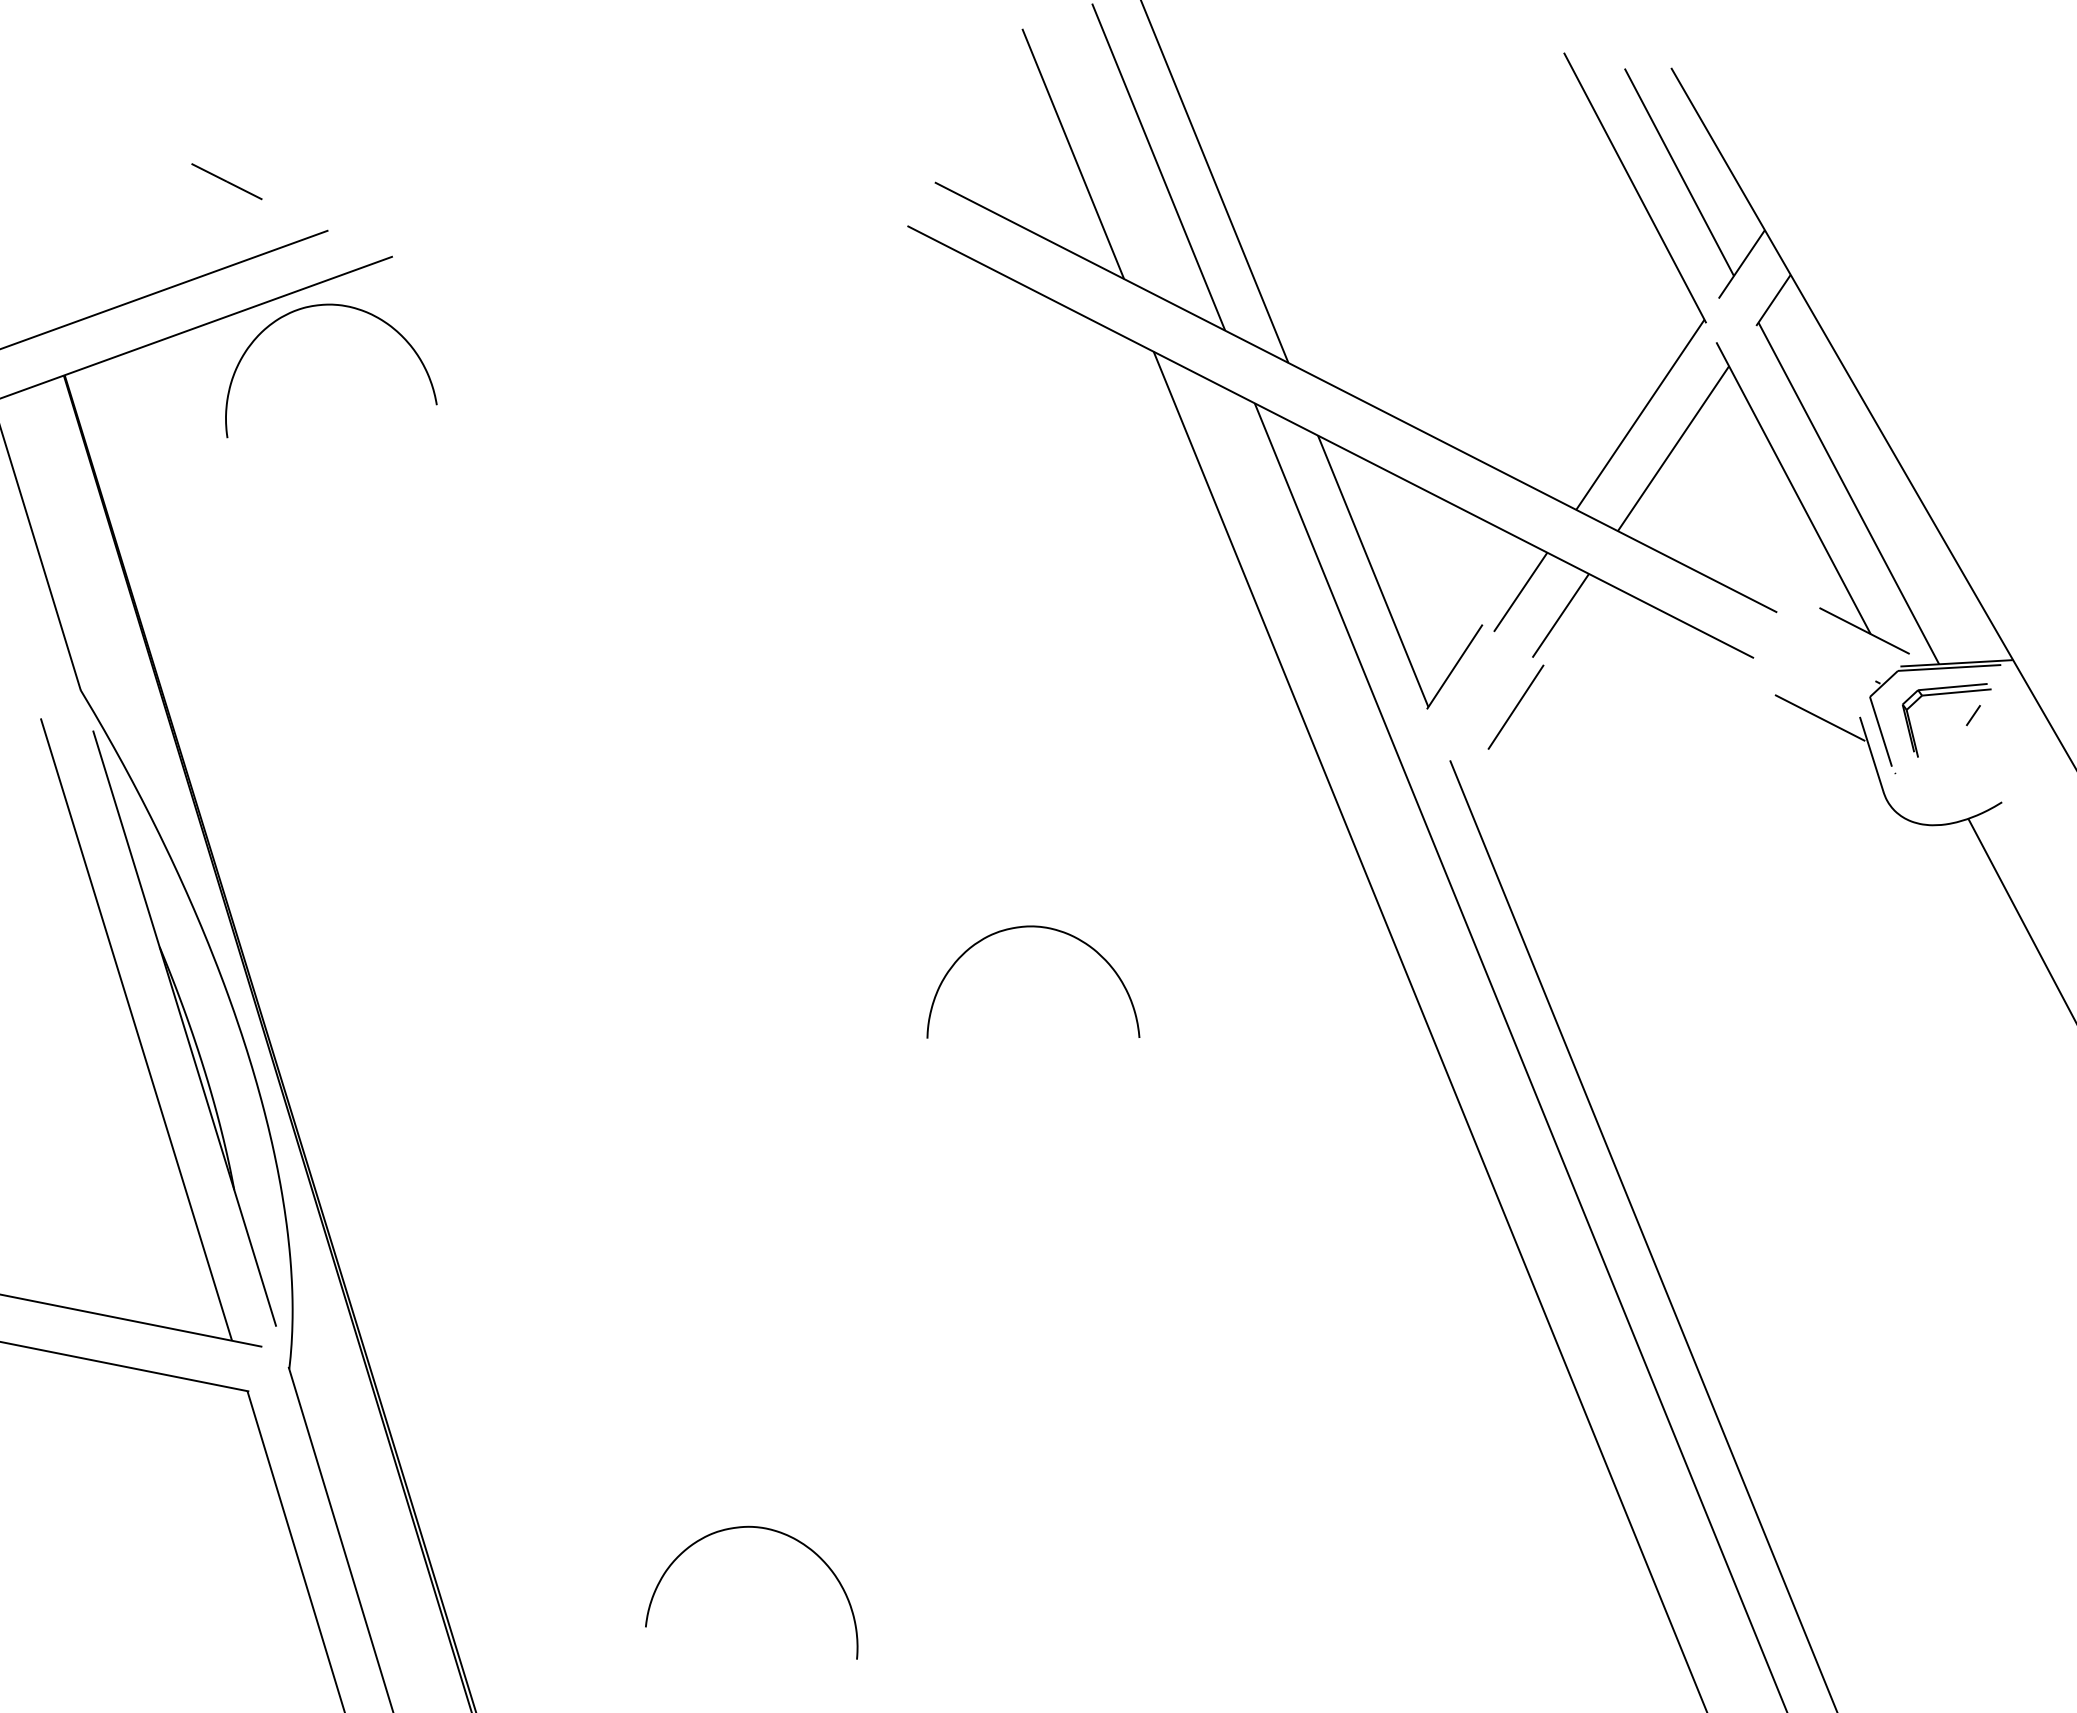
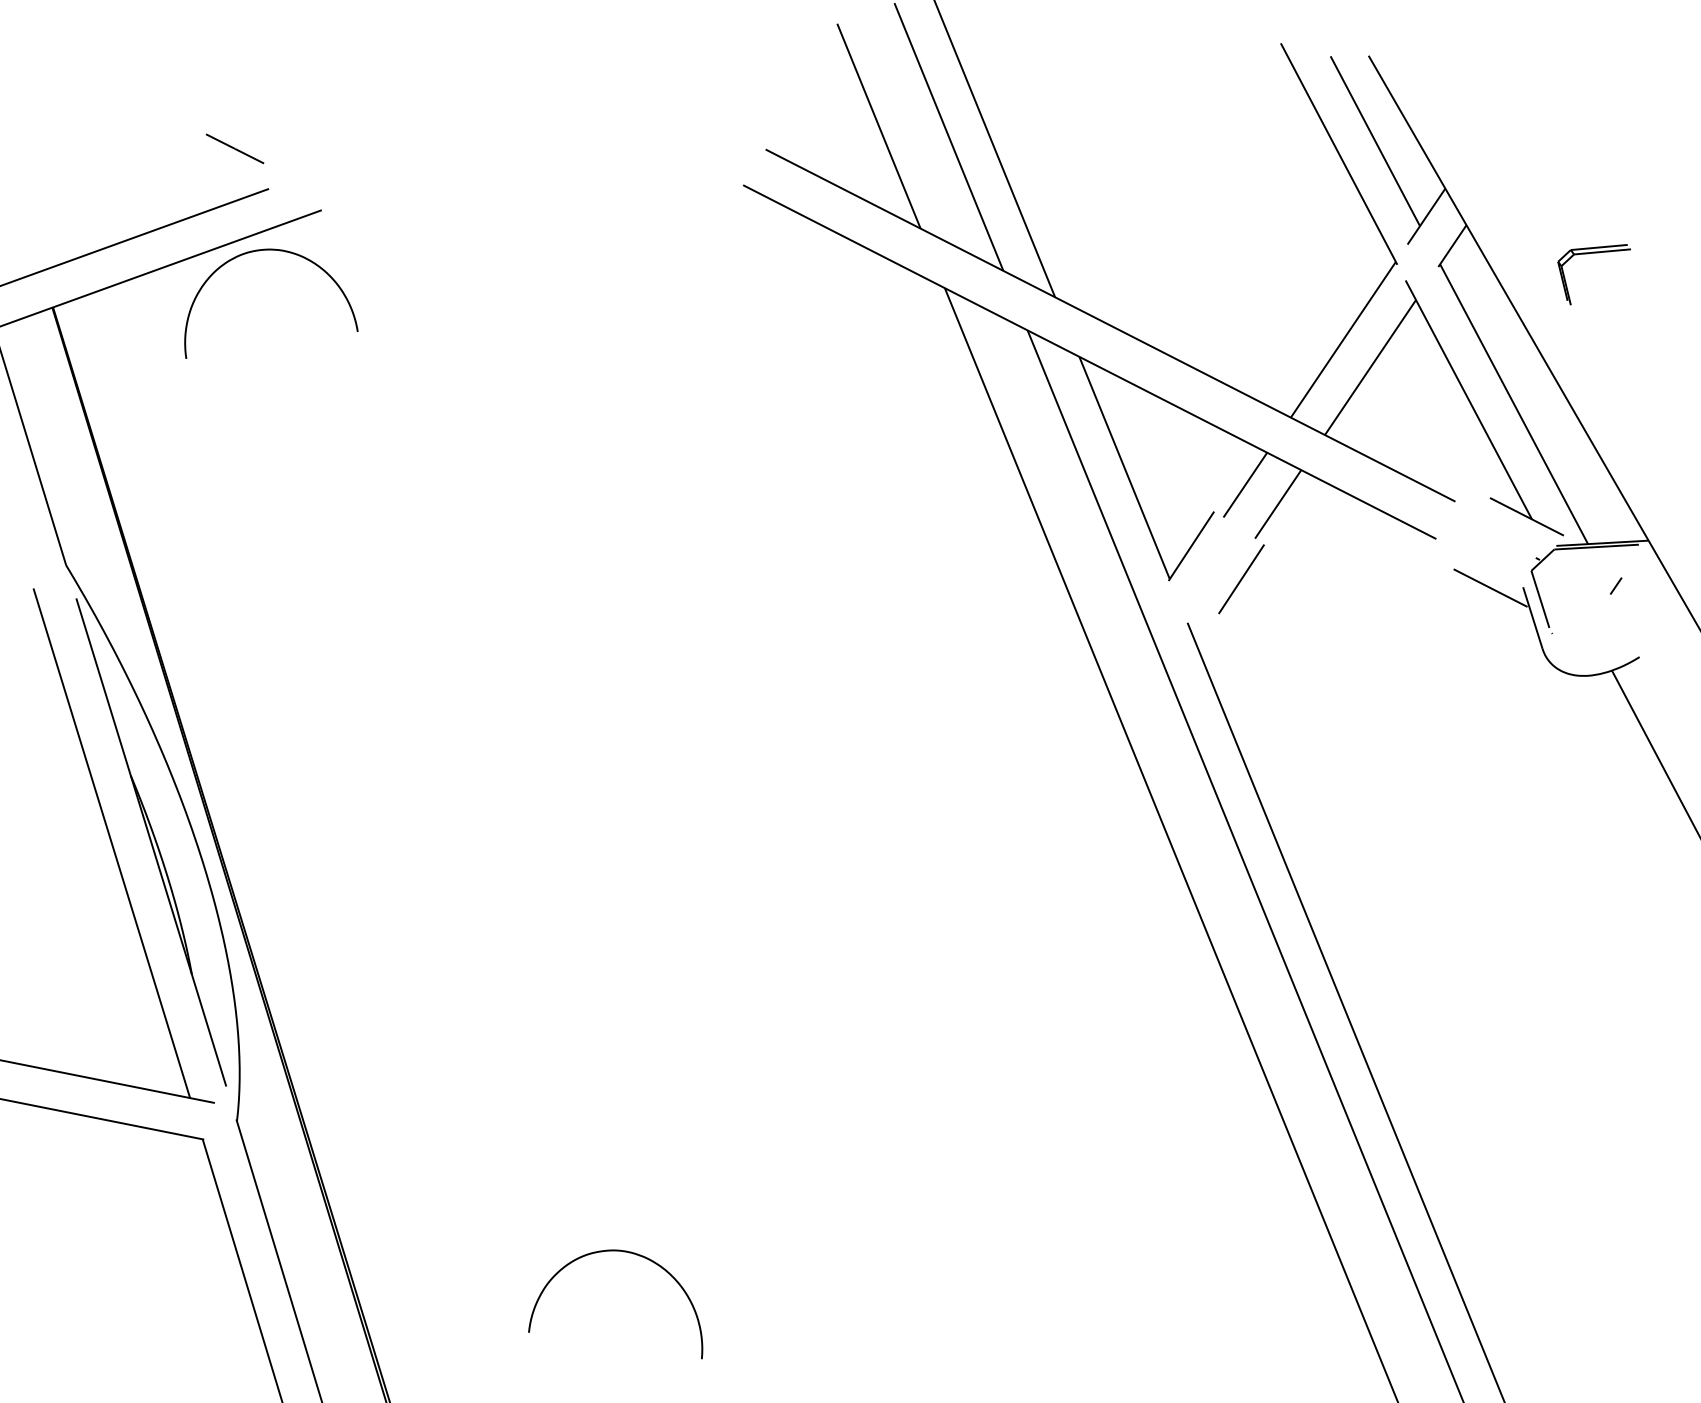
line: (226, 181) -> (234, 148), moved
part: (1946, 694) -> (1594, 253), moved
curve: (1042, 928) -> (853, 760), removed

